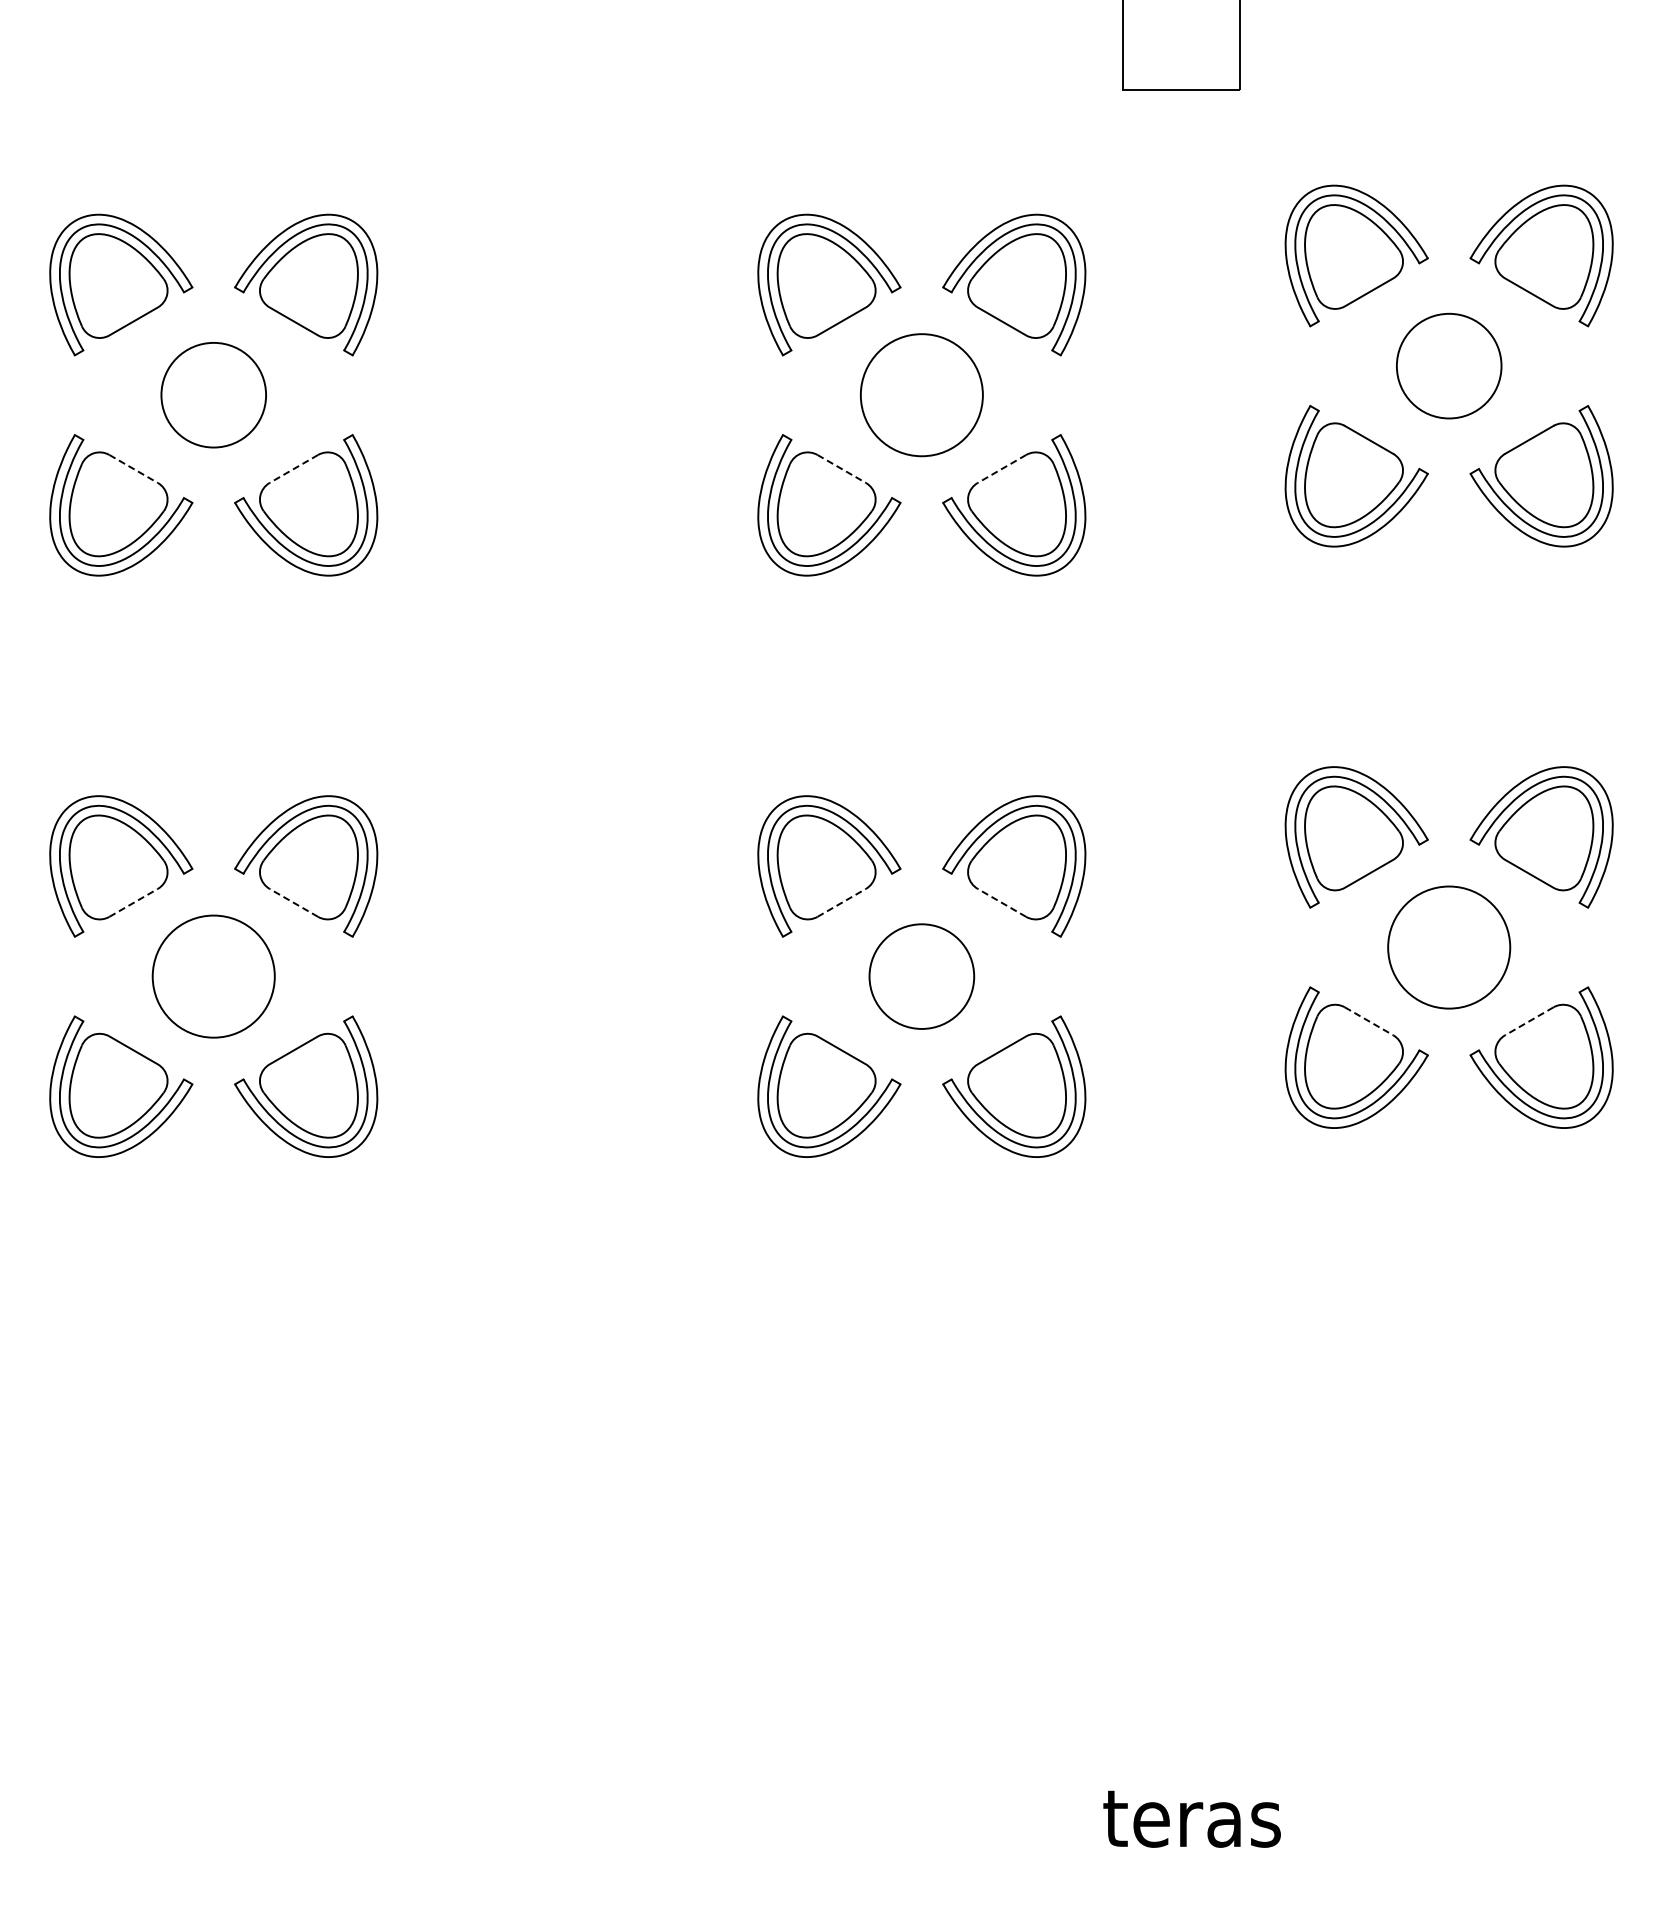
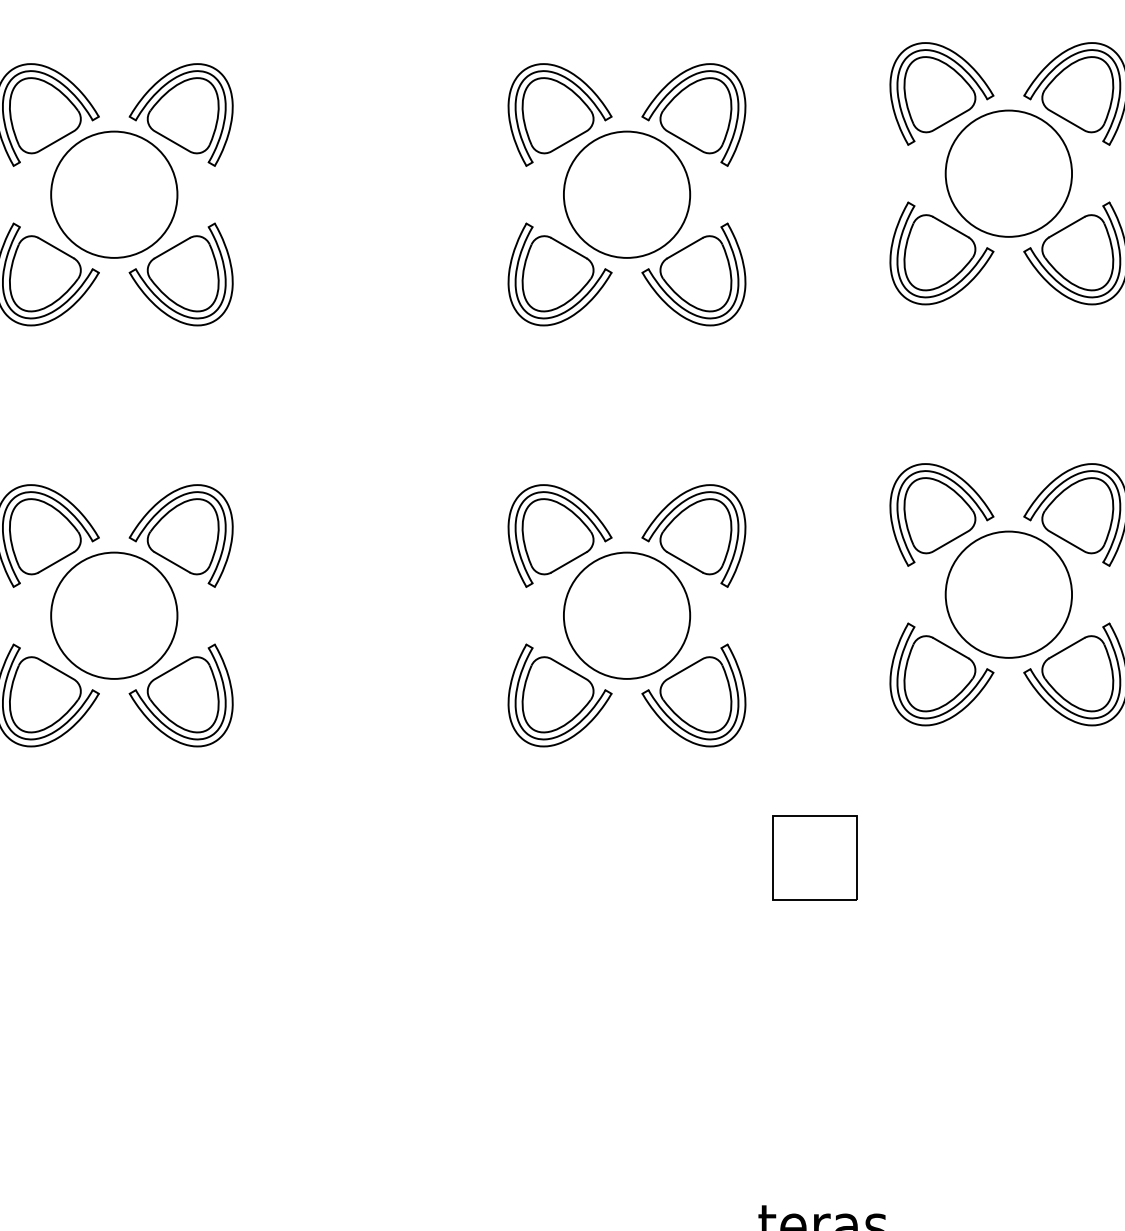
circle: (1448, 365) -> (1008, 173), size x1.67
circle: (213, 395) -> (114, 194), size x1.67
circle: (921, 395) -> (626, 194), size x1.43
line: (133, 468) -> (56, 247), dashed -> solid
line: (293, 468) -> (172, 247), dashed -> solid
line: (841, 468) -> (568, 247), dashed -> solid
line: (1001, 468) -> (684, 247), dashed -> solid
line: (133, 902) -> (56, 562), dashed -> solid
line: (293, 902) -> (172, 562), dashed -> solid
line: (841, 902) -> (568, 562), dashed -> solid
line: (1001, 902) -> (684, 562), dashed -> solid
circle: (1448, 947) -> (1008, 594), size x1.43
circle: (213, 976) -> (114, 615), size x1.43
circle: (921, 976) -> (626, 615), size x1.67
line: (1369, 1021) -> (951, 648), dashed -> solid
line: (1529, 1021) -> (1067, 648), dashed -> solid
part: (1181, 1310) -> (815, 857), added

